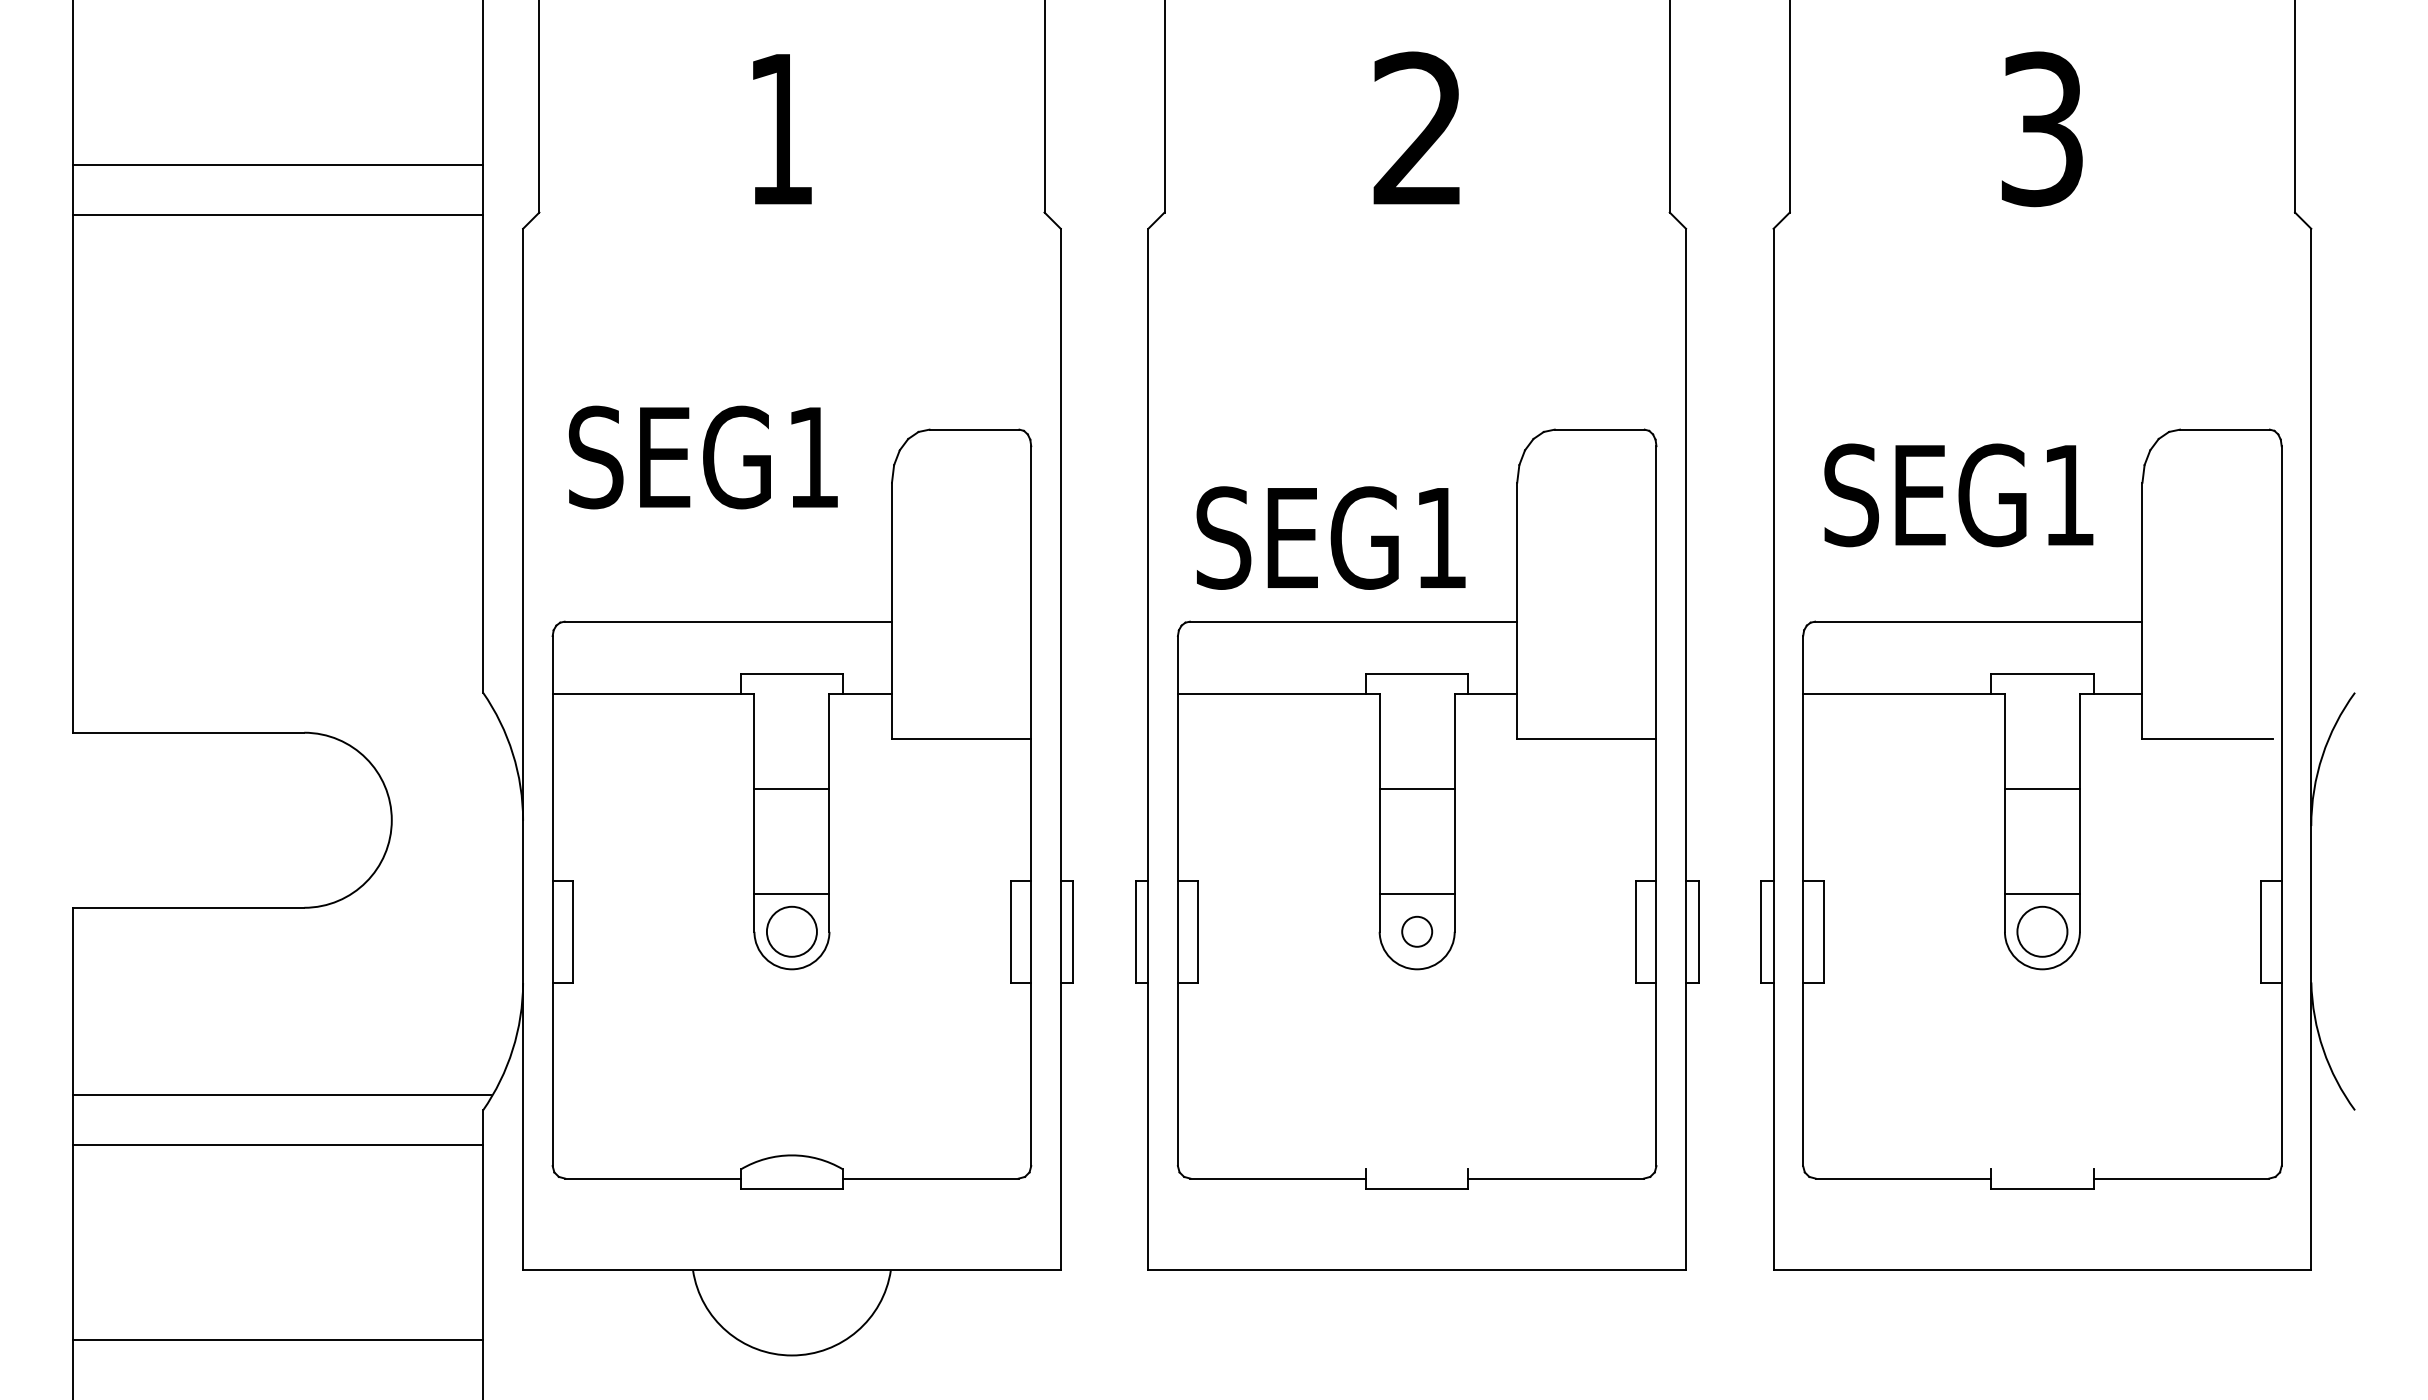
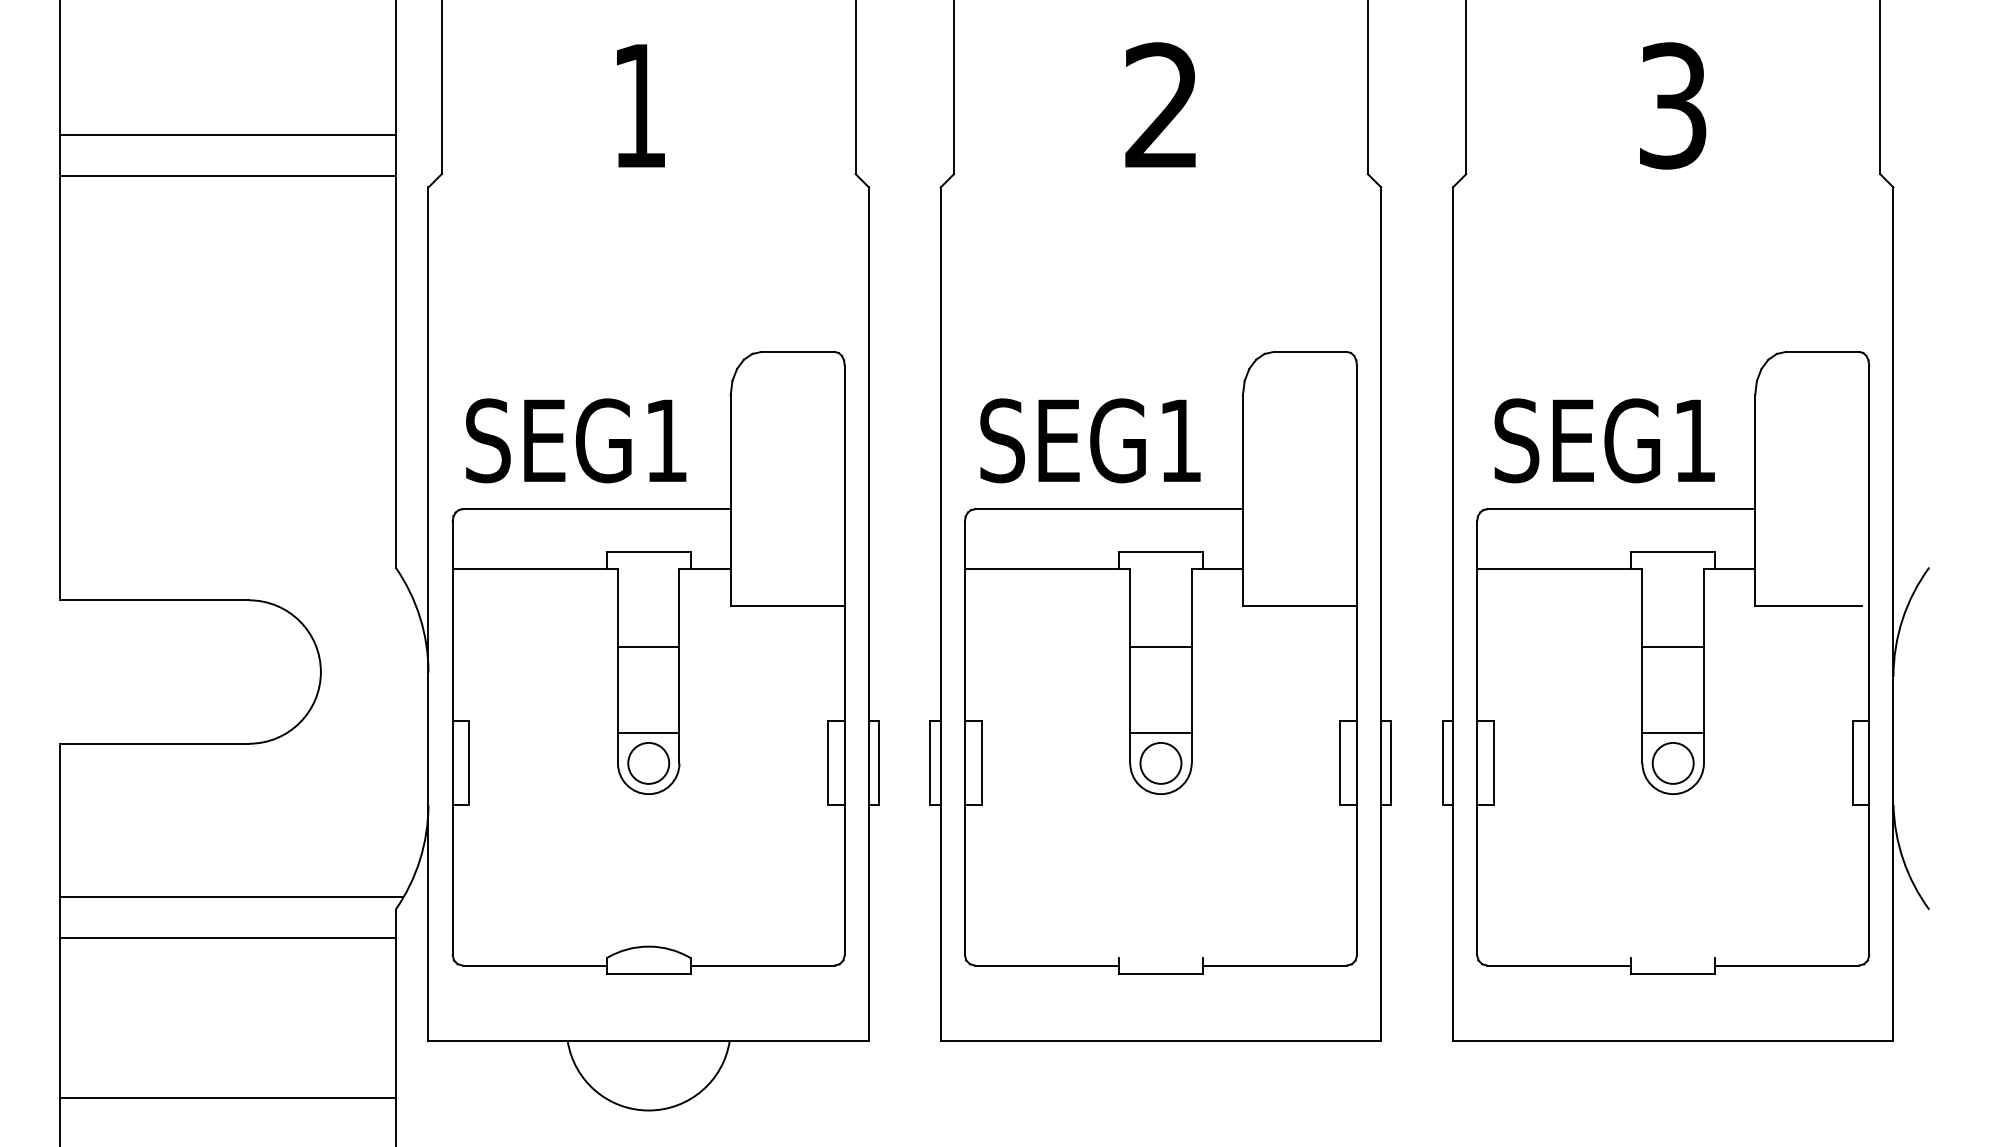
text: (703, 457) -> (576, 440), moved
text: (1958, 494) -> (1604, 440), moved
circle: (1416, 930) -> (1160, 762), size x1.67

